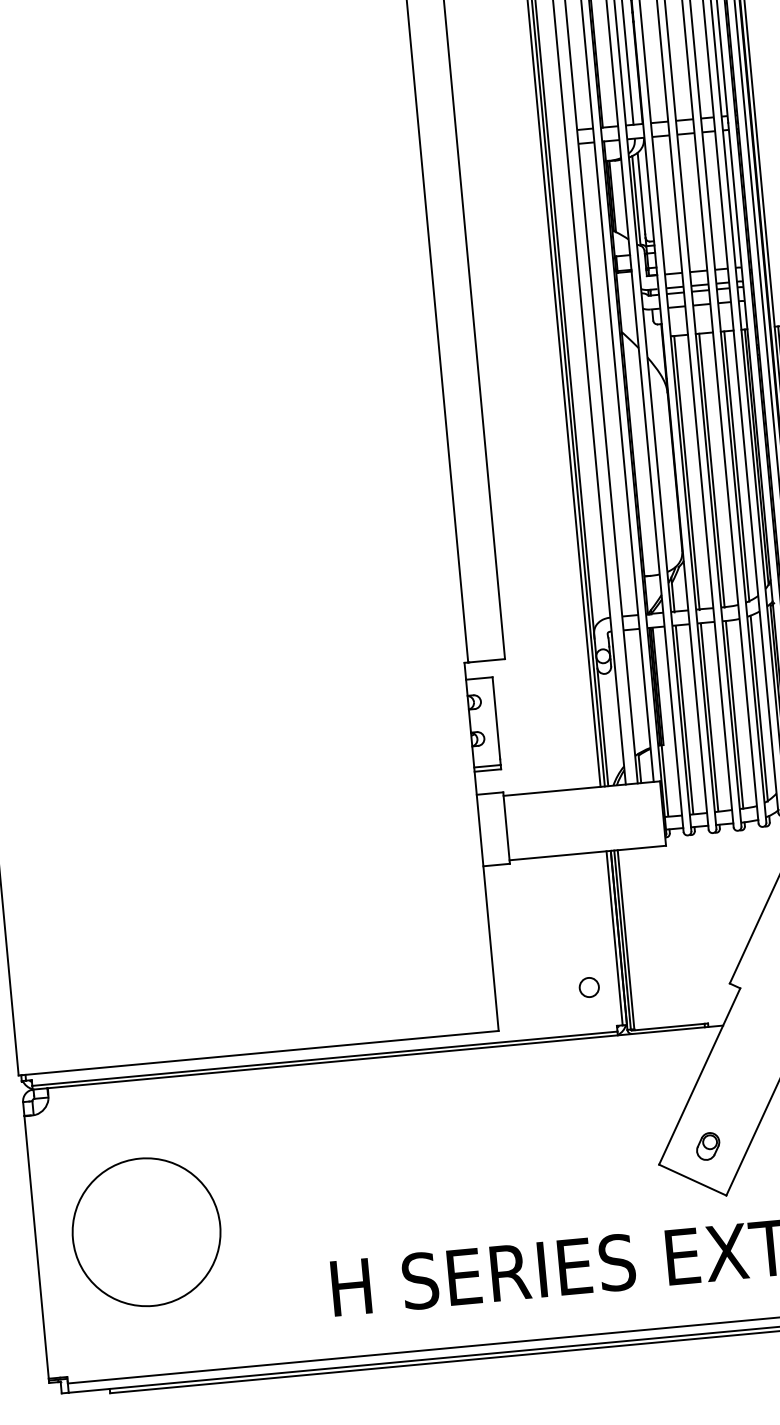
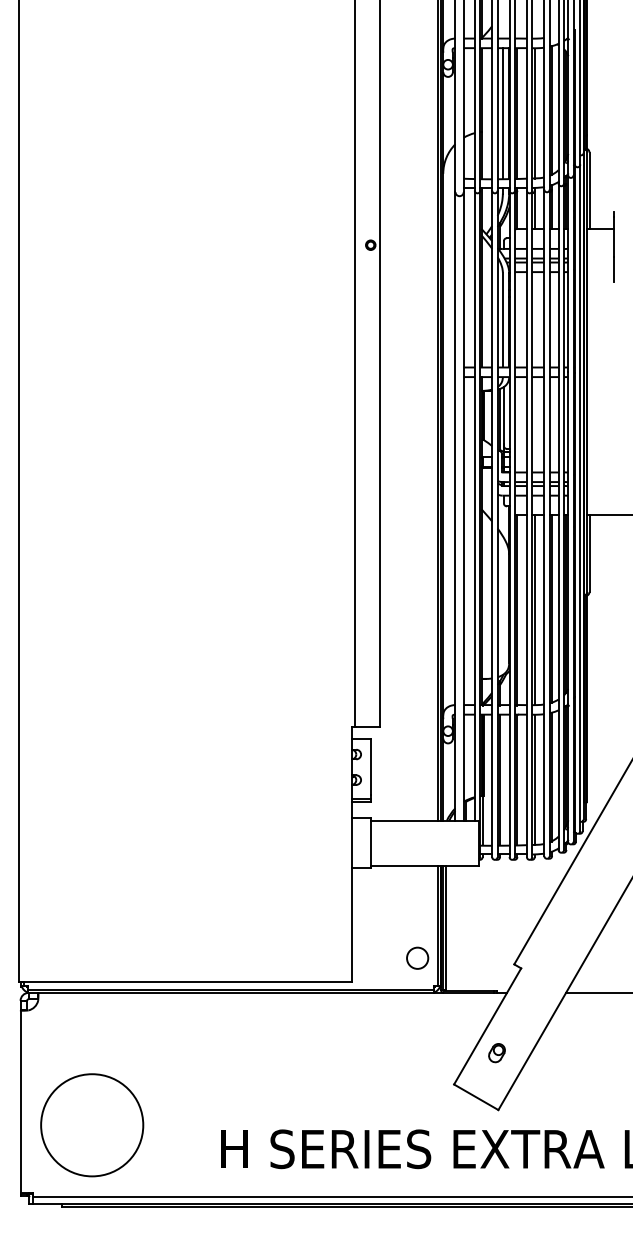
circle: (587, 986) -> (416, 957), size x1.6
part: (707, 1147) -> (496, 1053), moved
circle: (147, 1232) -> (92, 1125), moved

